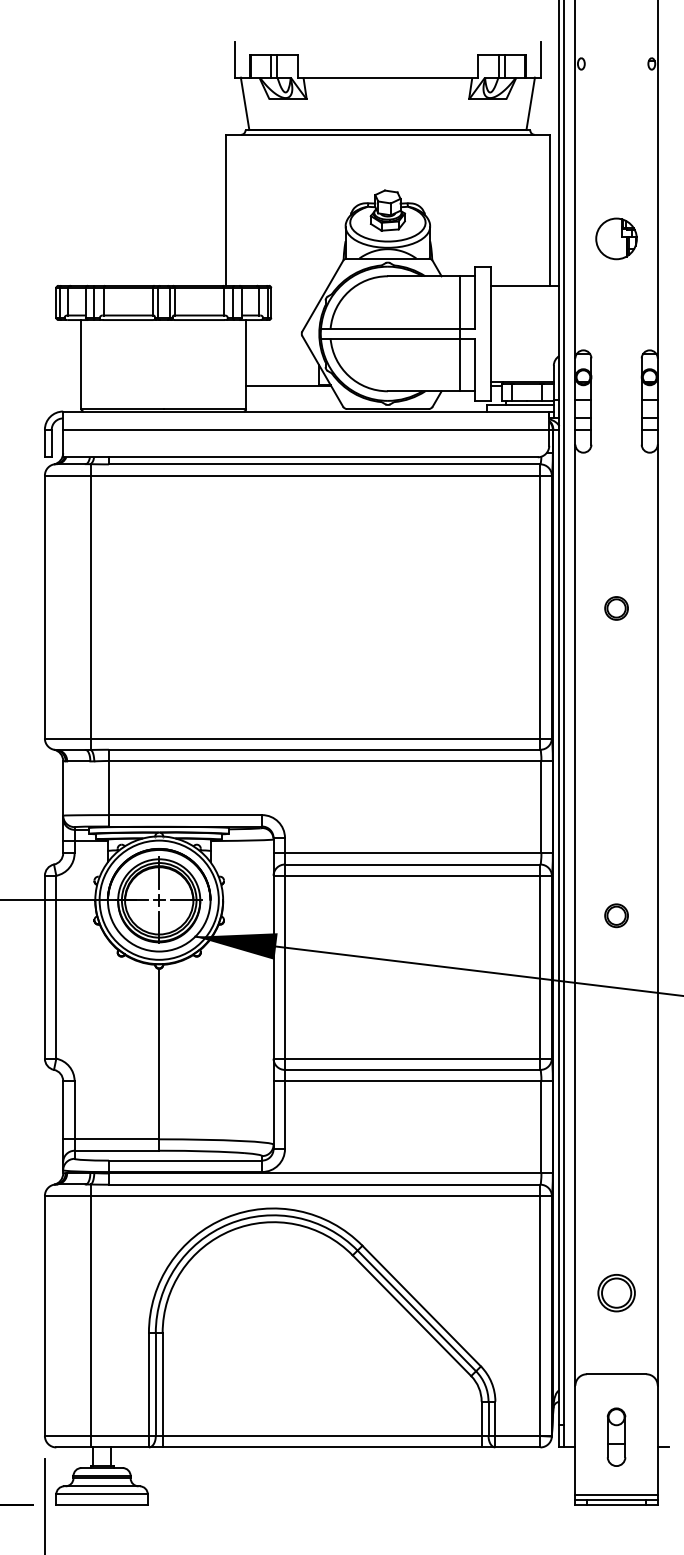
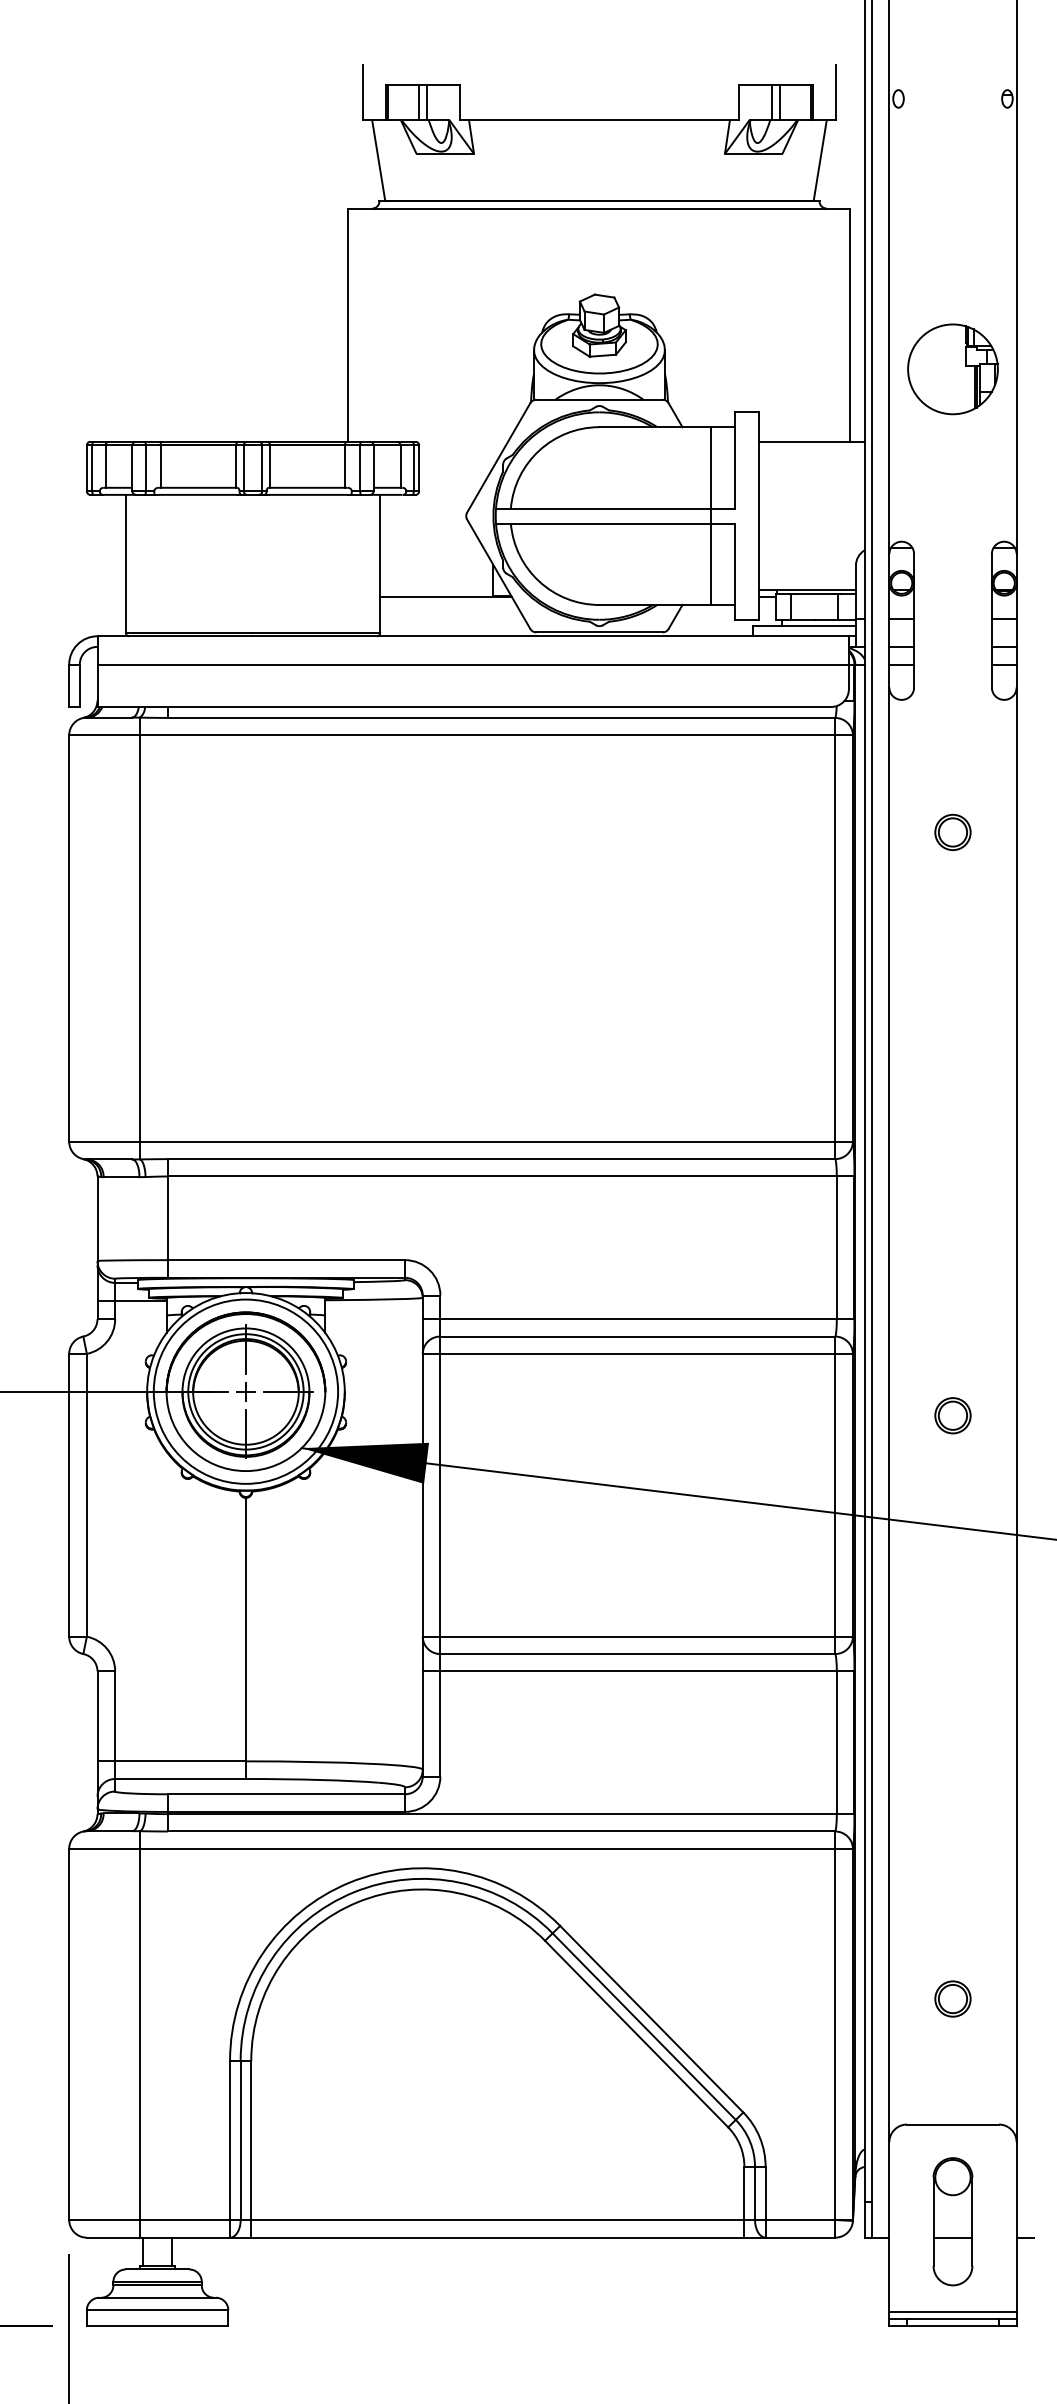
part: (616, 238) -> (952, 368), size x1.43
part: (616, 608) -> (952, 832), moved
part: (616, 1292) -> (952, 1998), size x0.62
part: (616, 1437) -> (952, 2222), size x1.43

